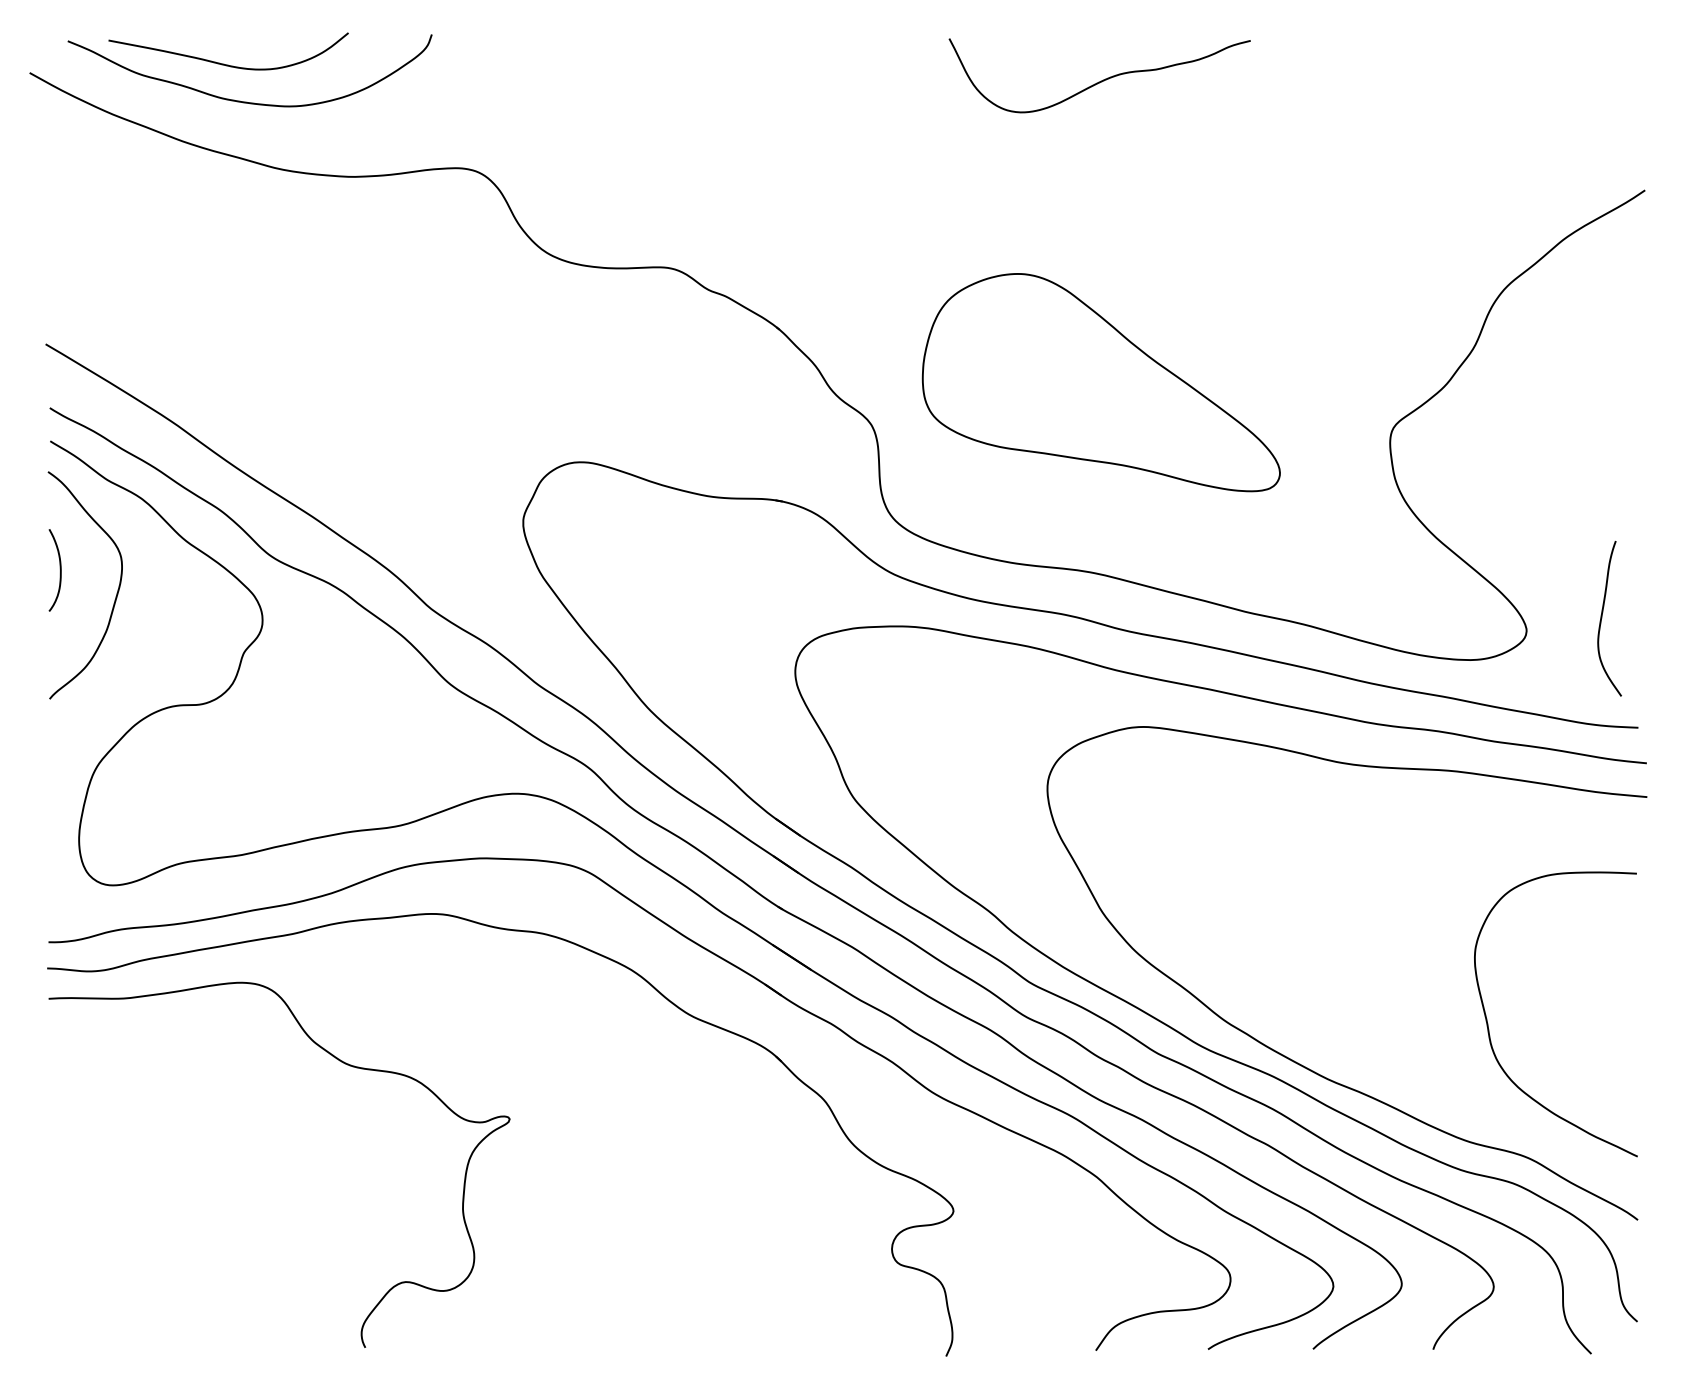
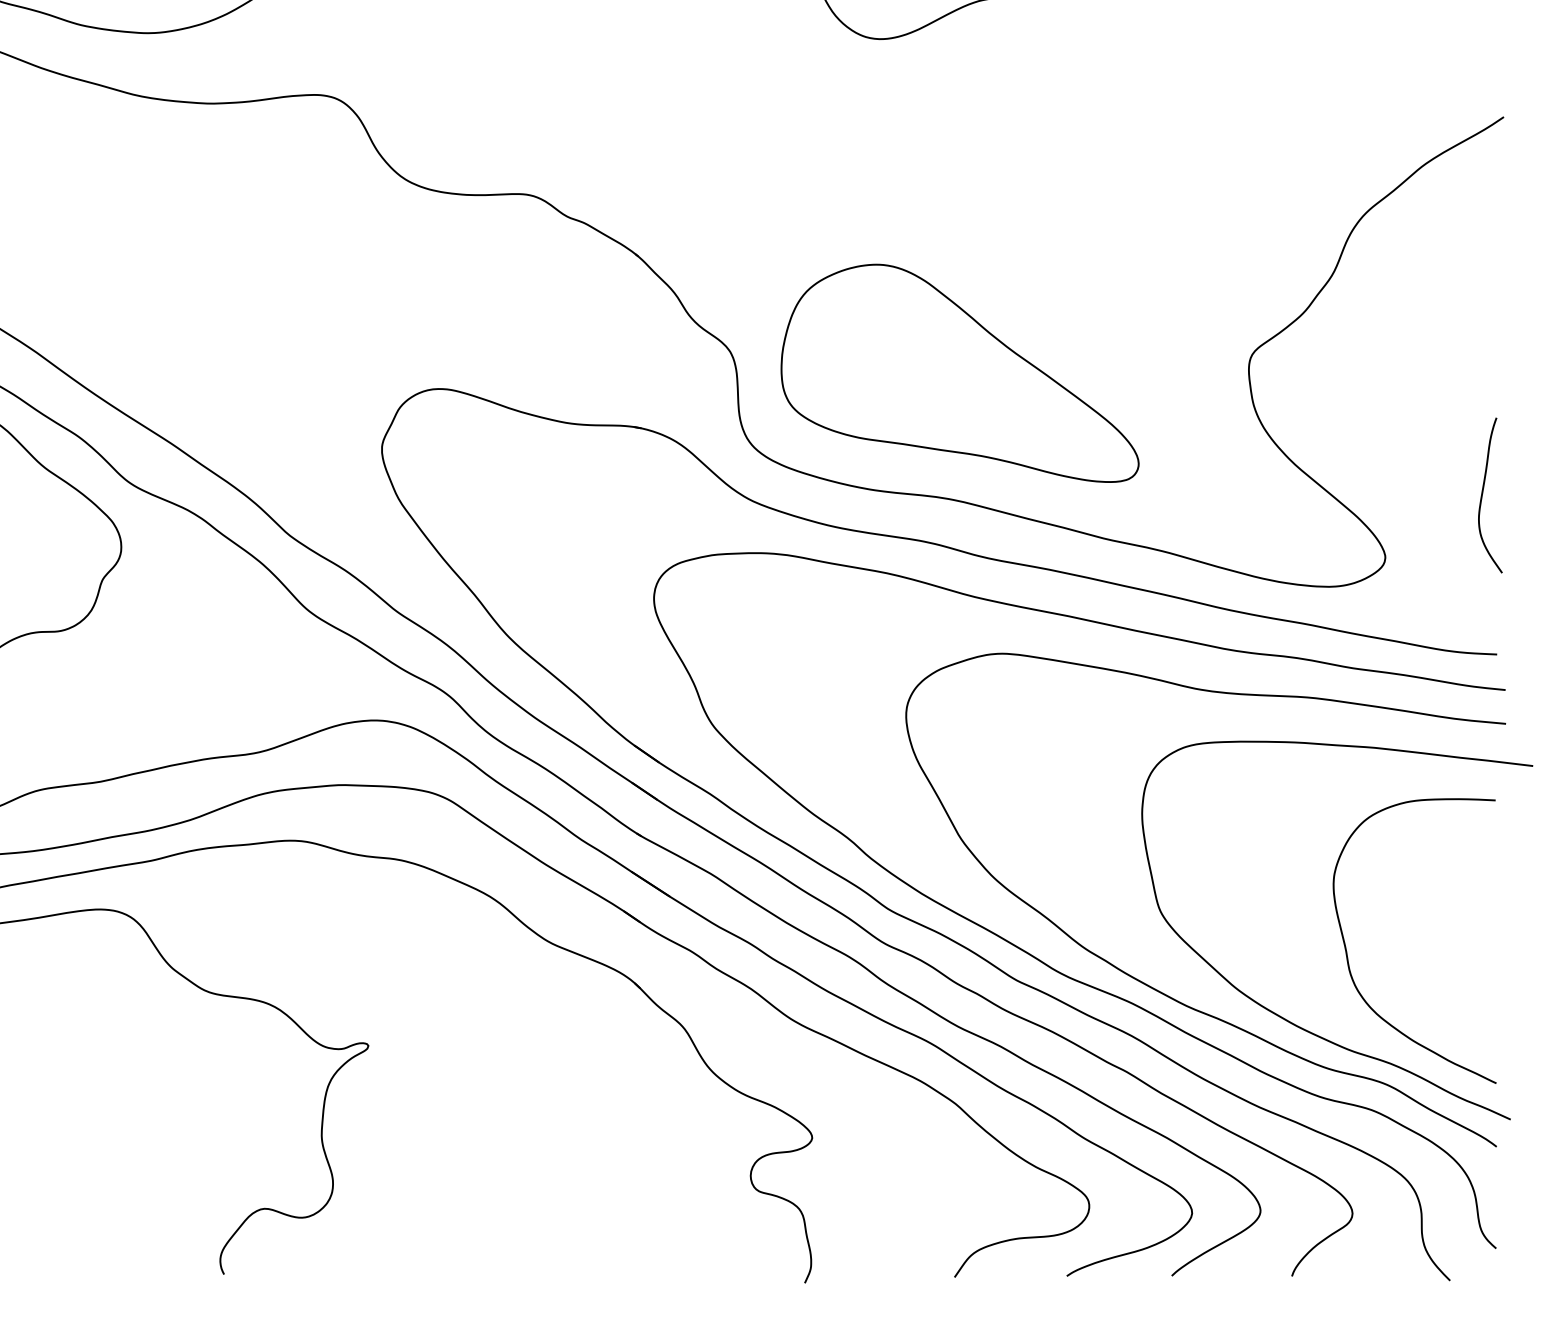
part: (1100, 382) -> (959, 373), moved
curve: (1602, 618) -> (1483, 495), moved
curve: (1428, 1092) -> (1287, 1019), added

